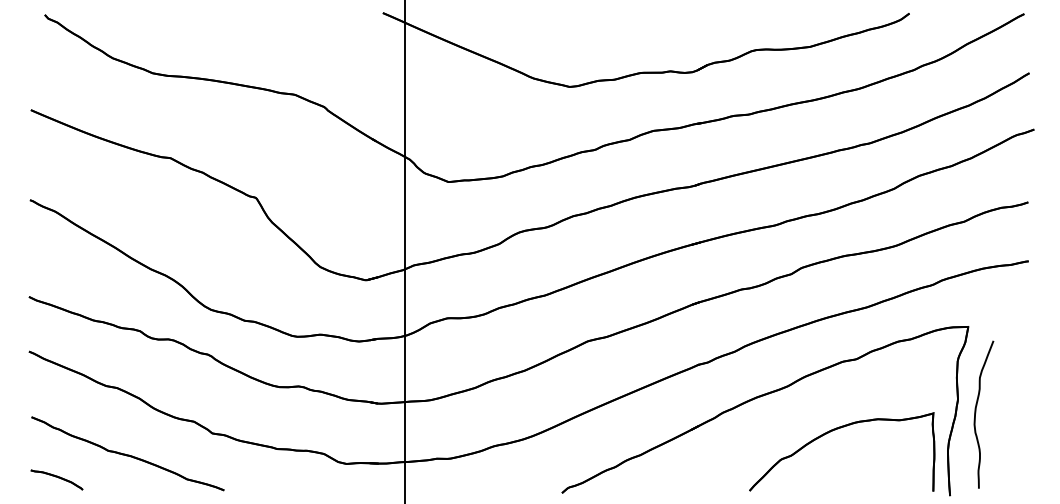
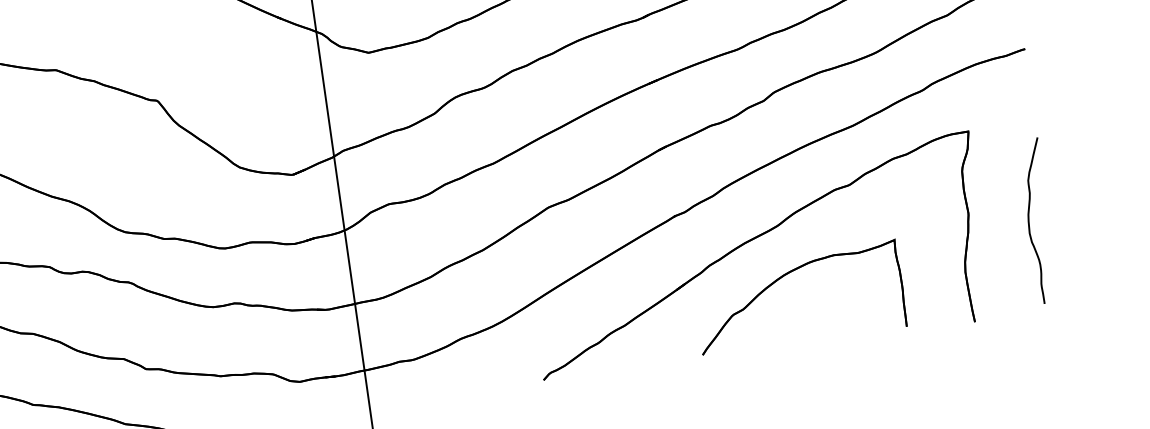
curve: (976, 413) -> (1030, 220), moved
part: (835, 430) -> (788, 274), moved

